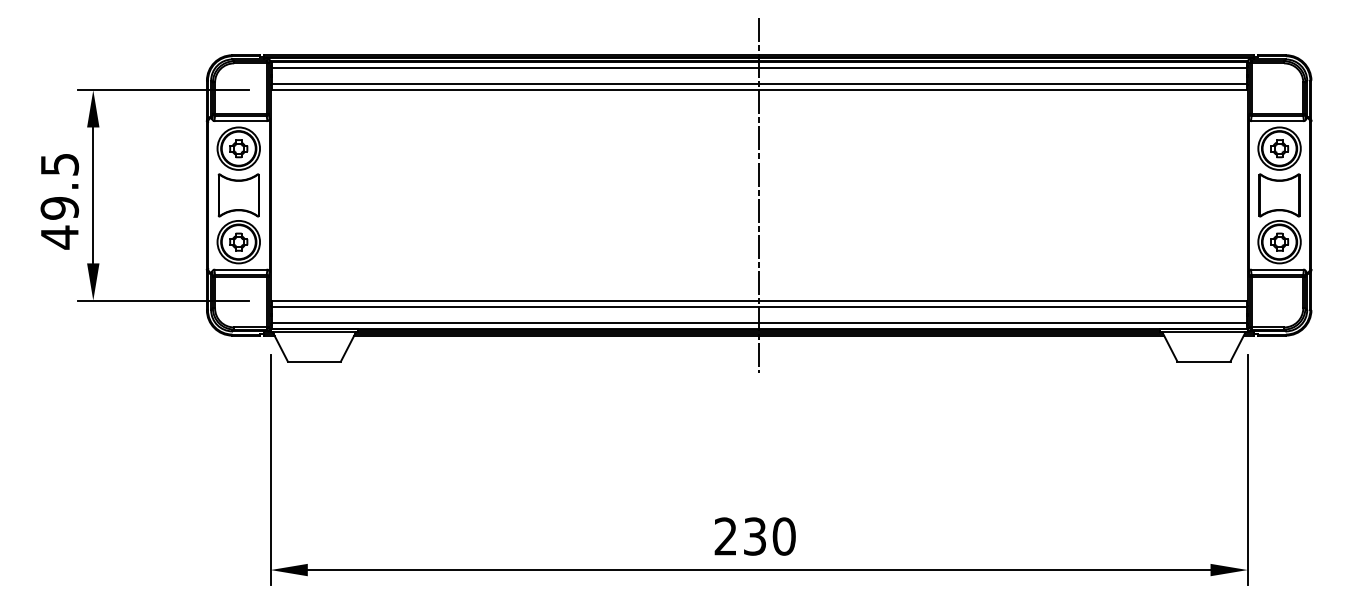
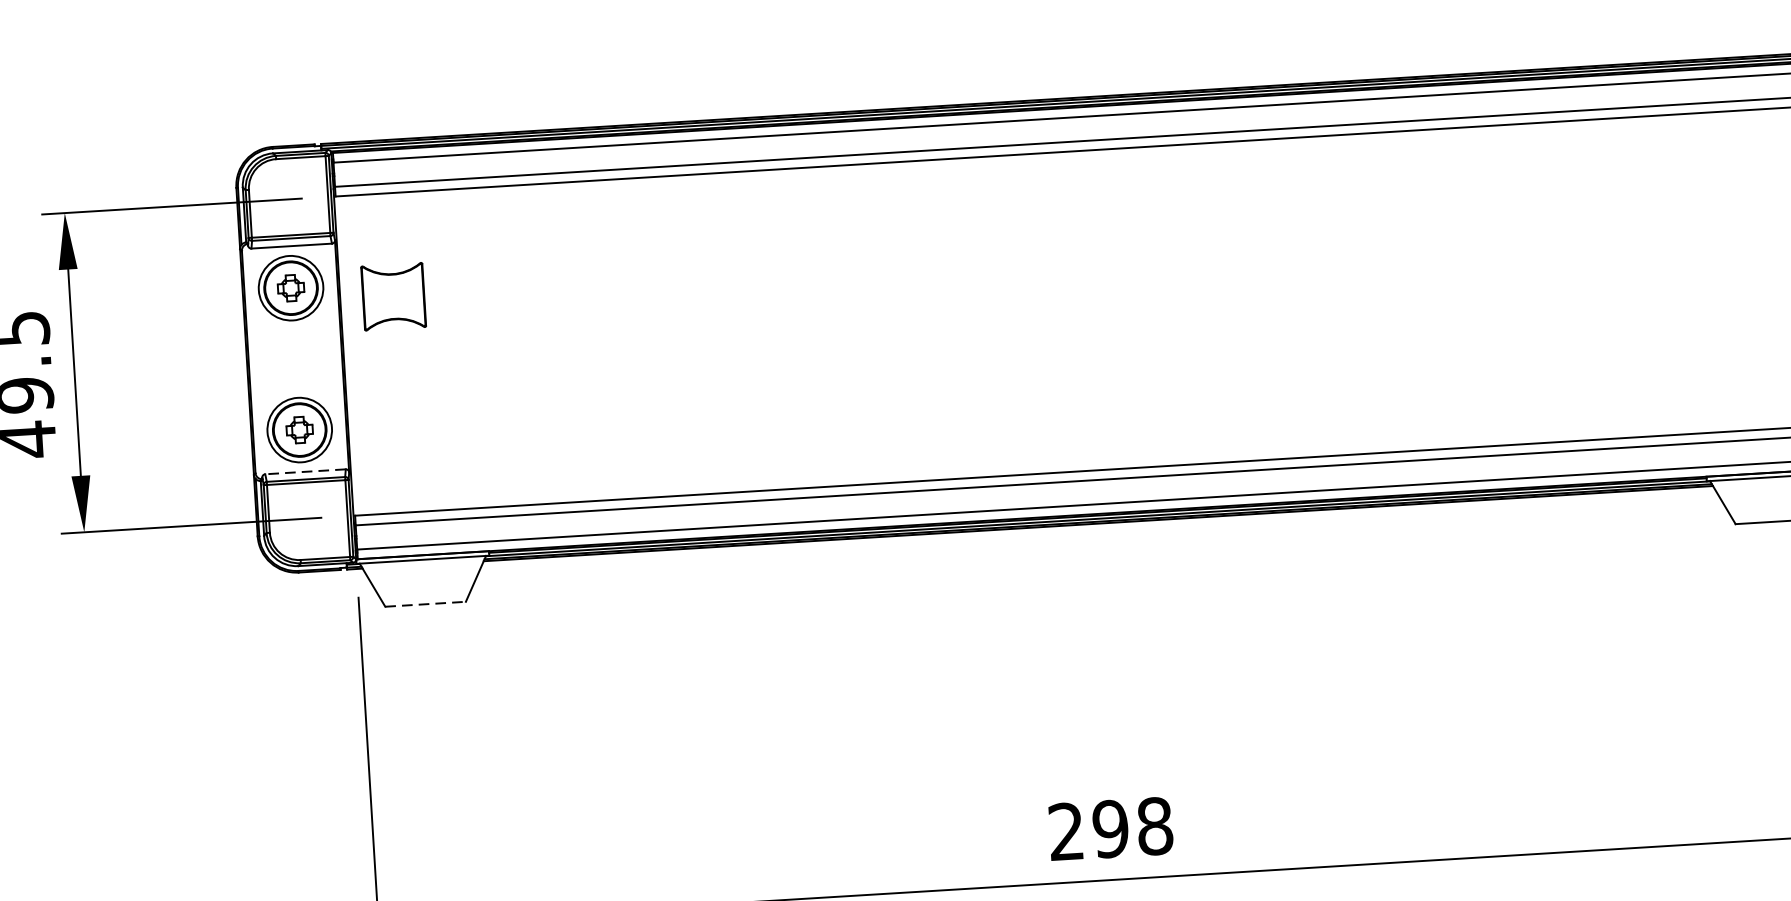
part: (238, 195) -> (393, 296), moved
line: (759, 195) -> (1085, 310), removed
line: (240, 269) -> (304, 471), solid -> dashed
line: (314, 361) -> (425, 604), solid -> dashed
text: (769, 536) -> (1132, 827), 230 -> 298

